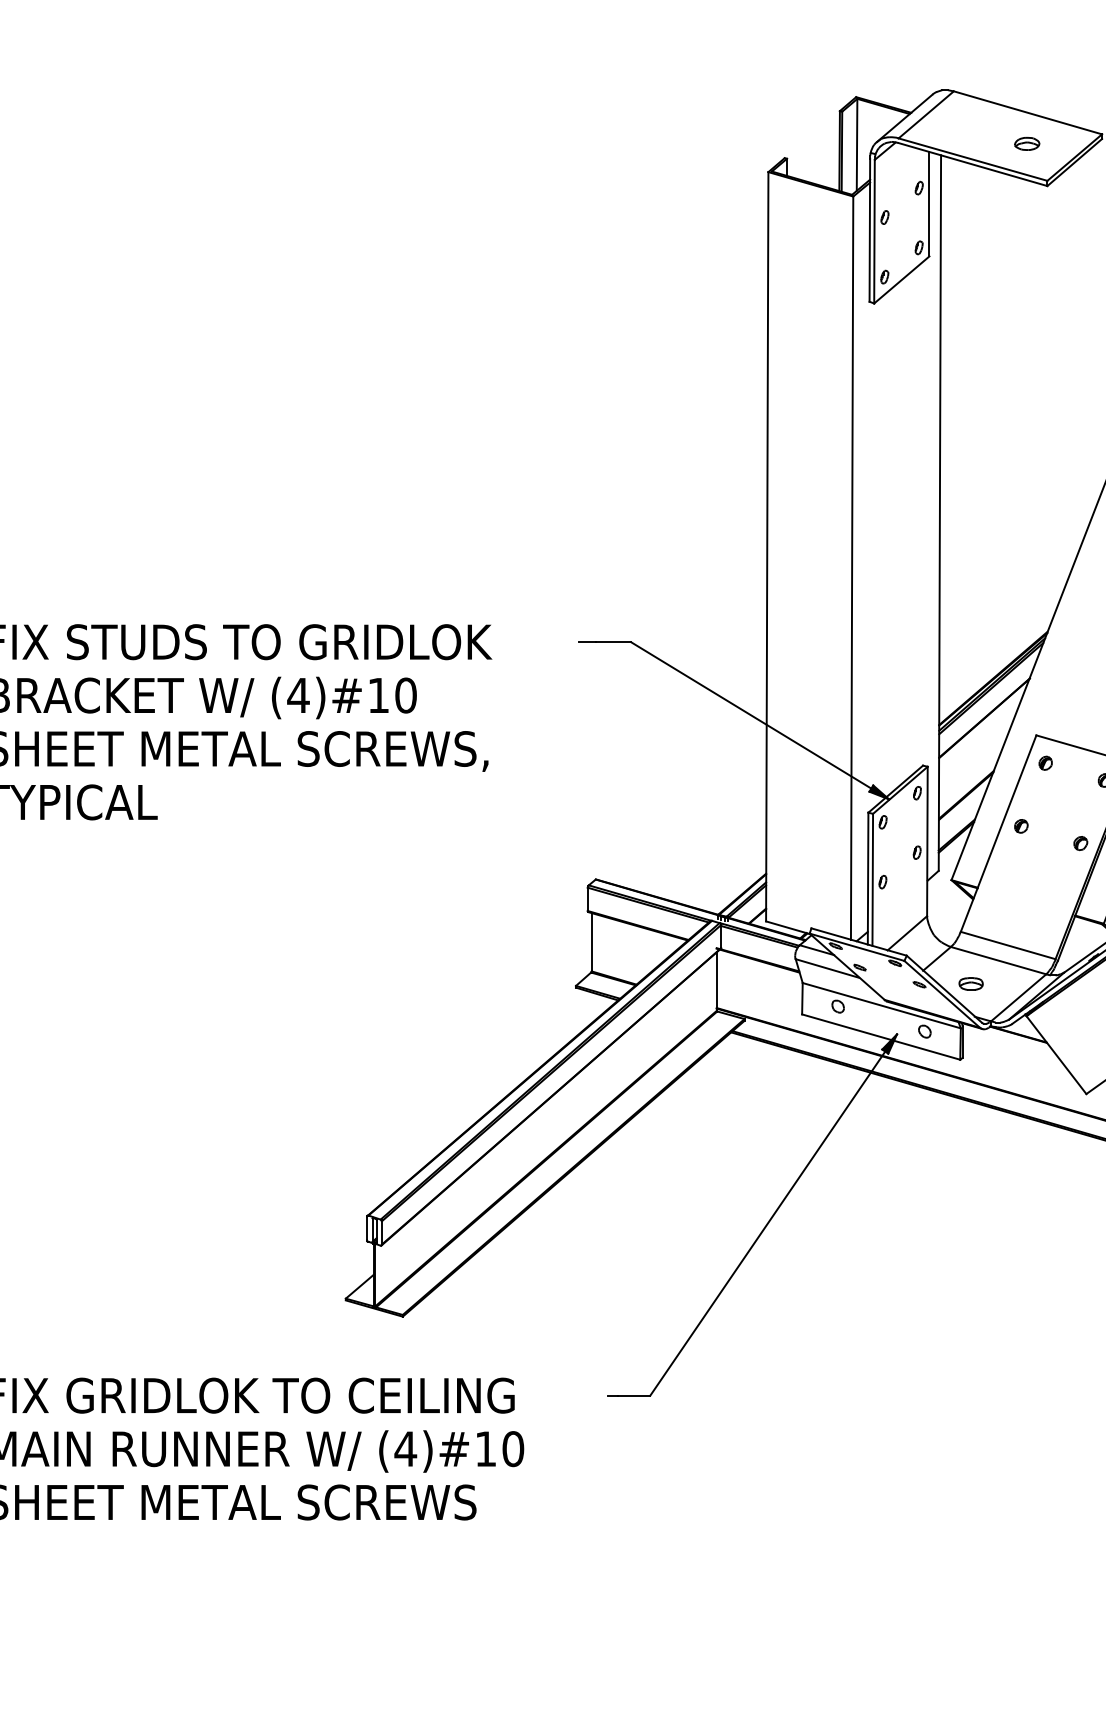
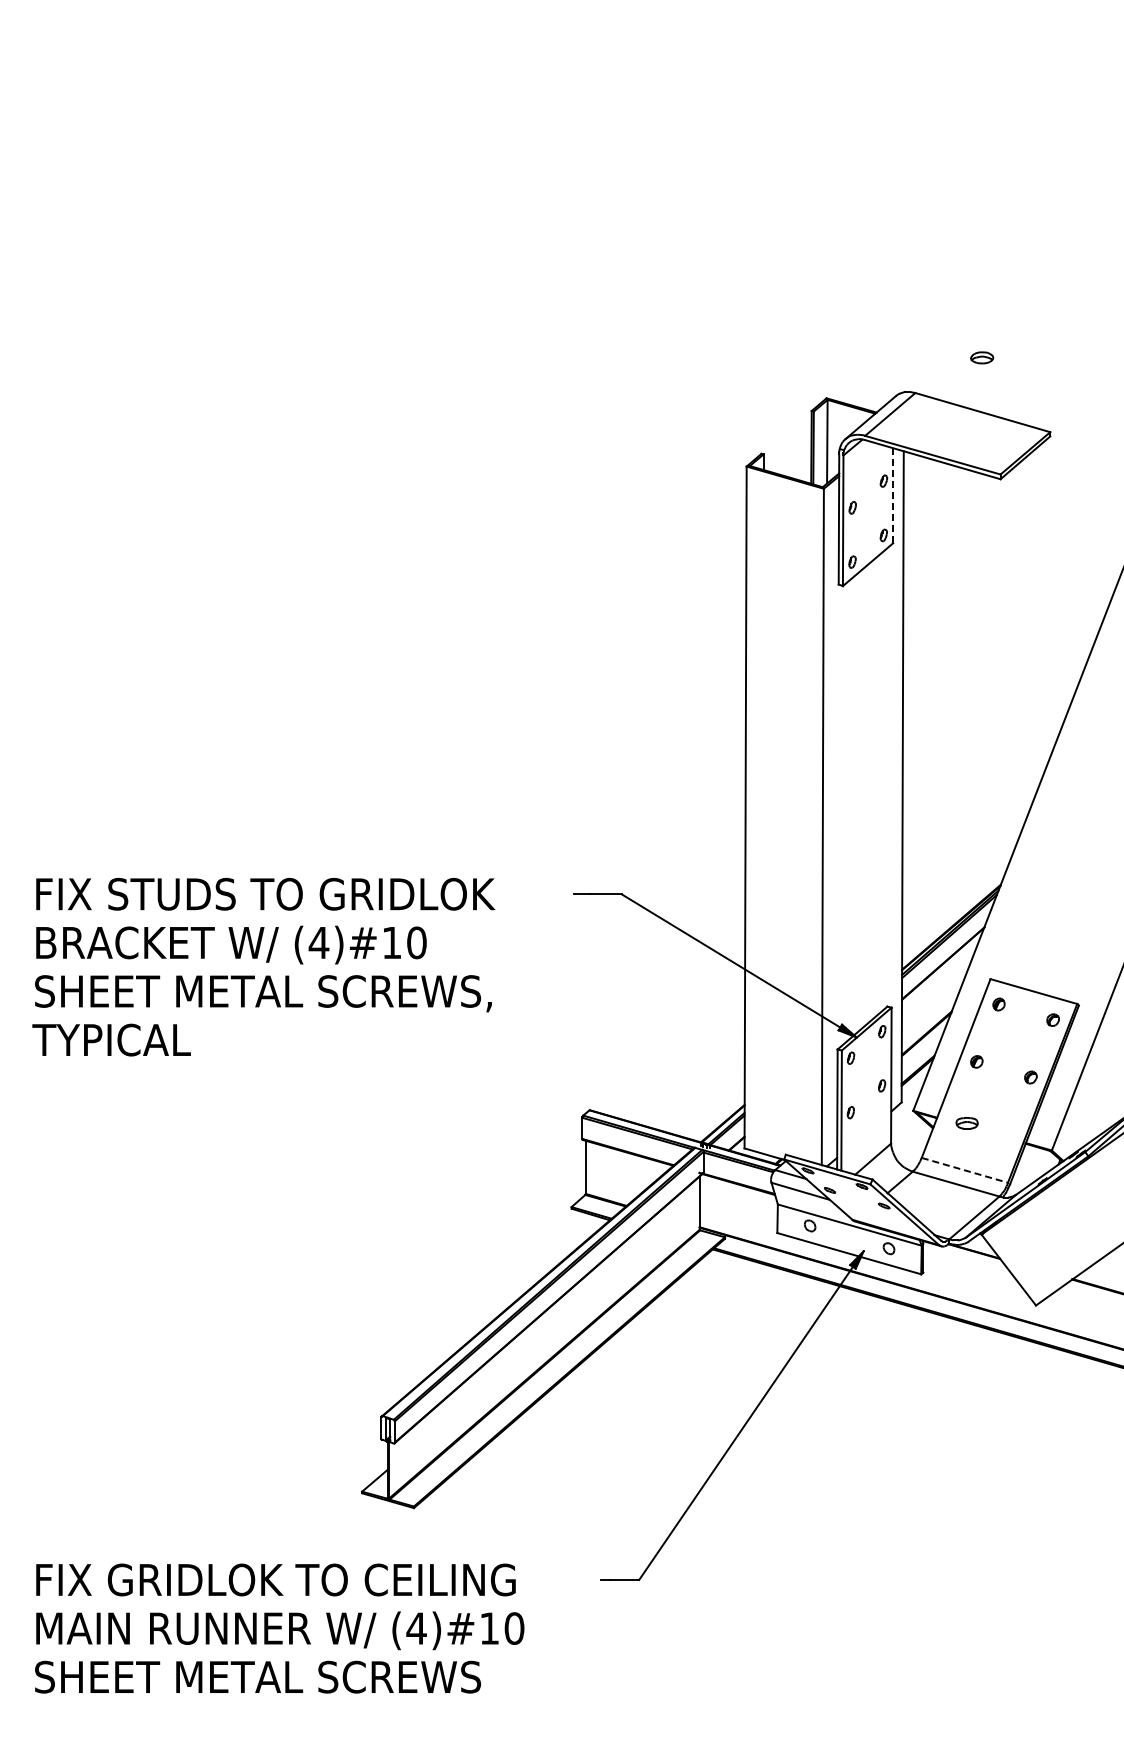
part: (1027, 143) -> (982, 357), moved
line: (929, 203) -> (893, 495), solid -> dashed
line: (1007, 945) -> (964, 1170), solid -> dashed
part: (970, 984) -> (966, 1123), moved

